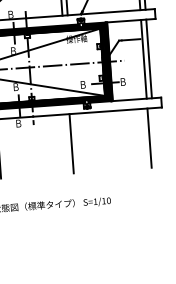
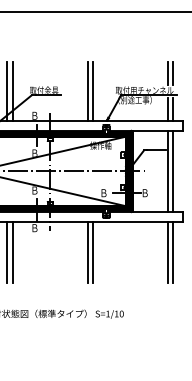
line: (154, 137) -> (173, 252), added
line: (77, 143) -> (93, 252), added

